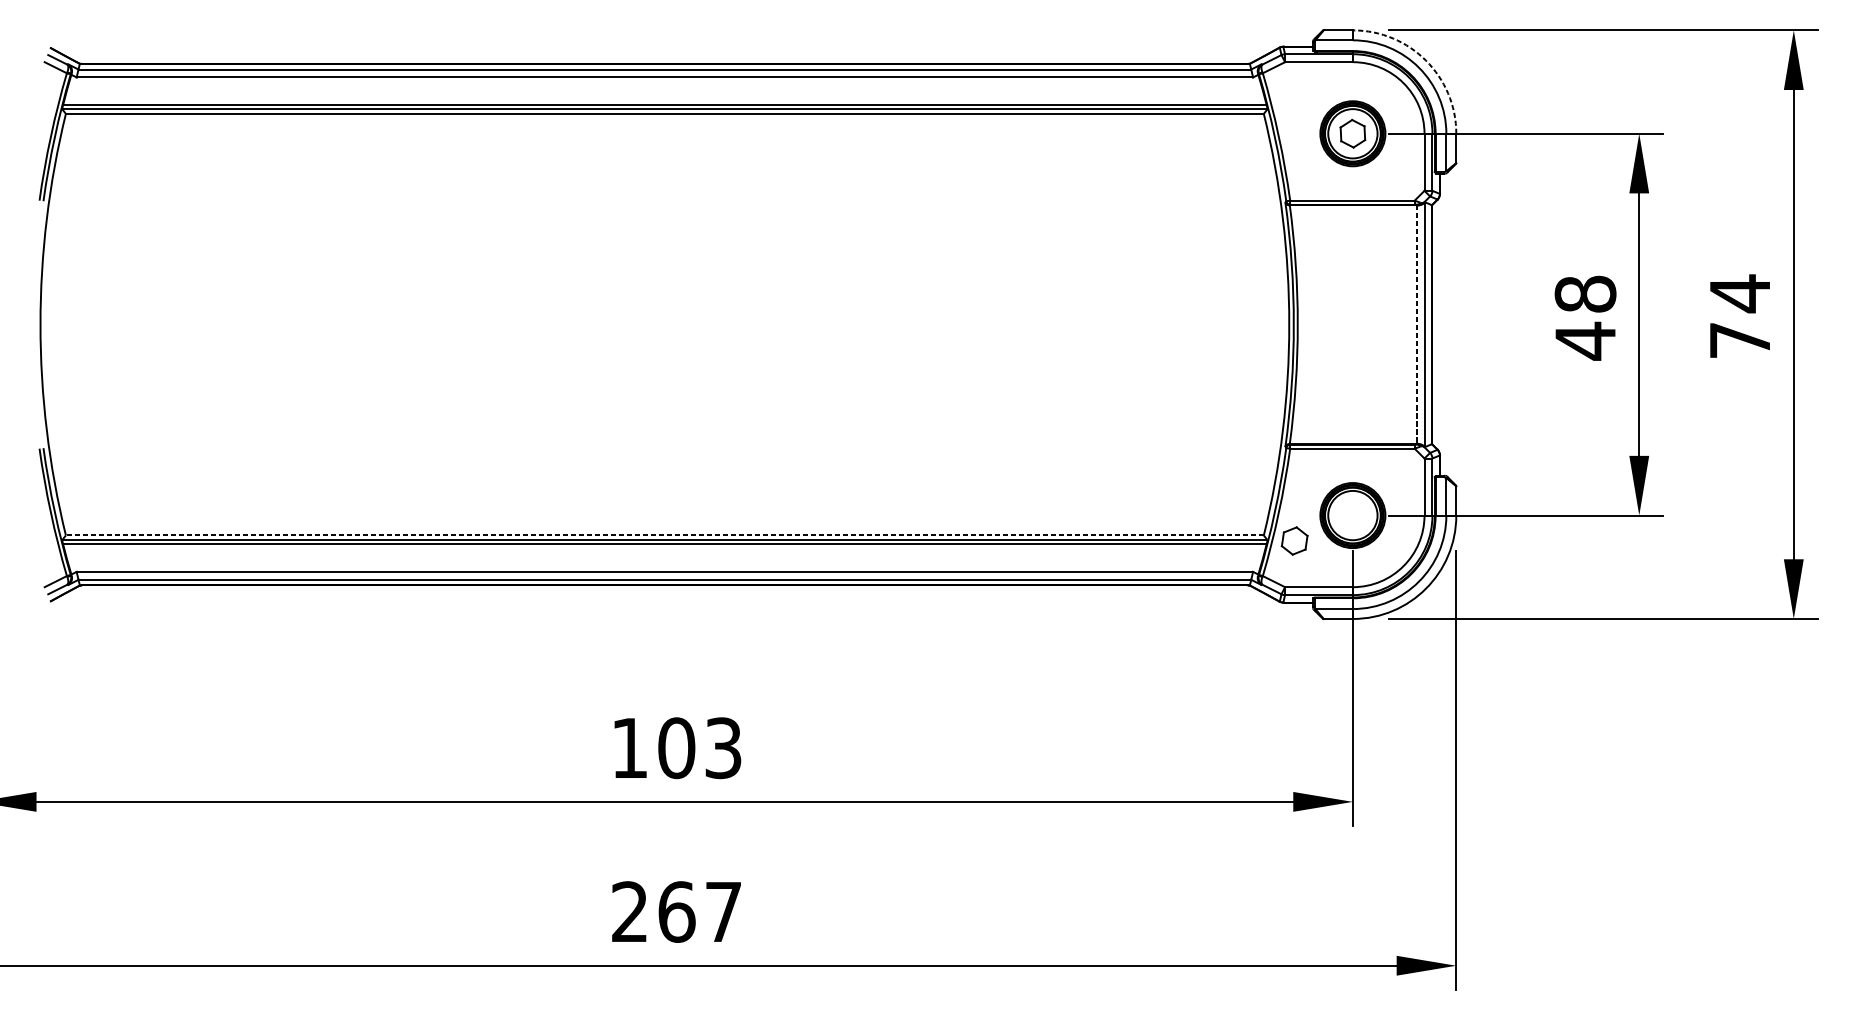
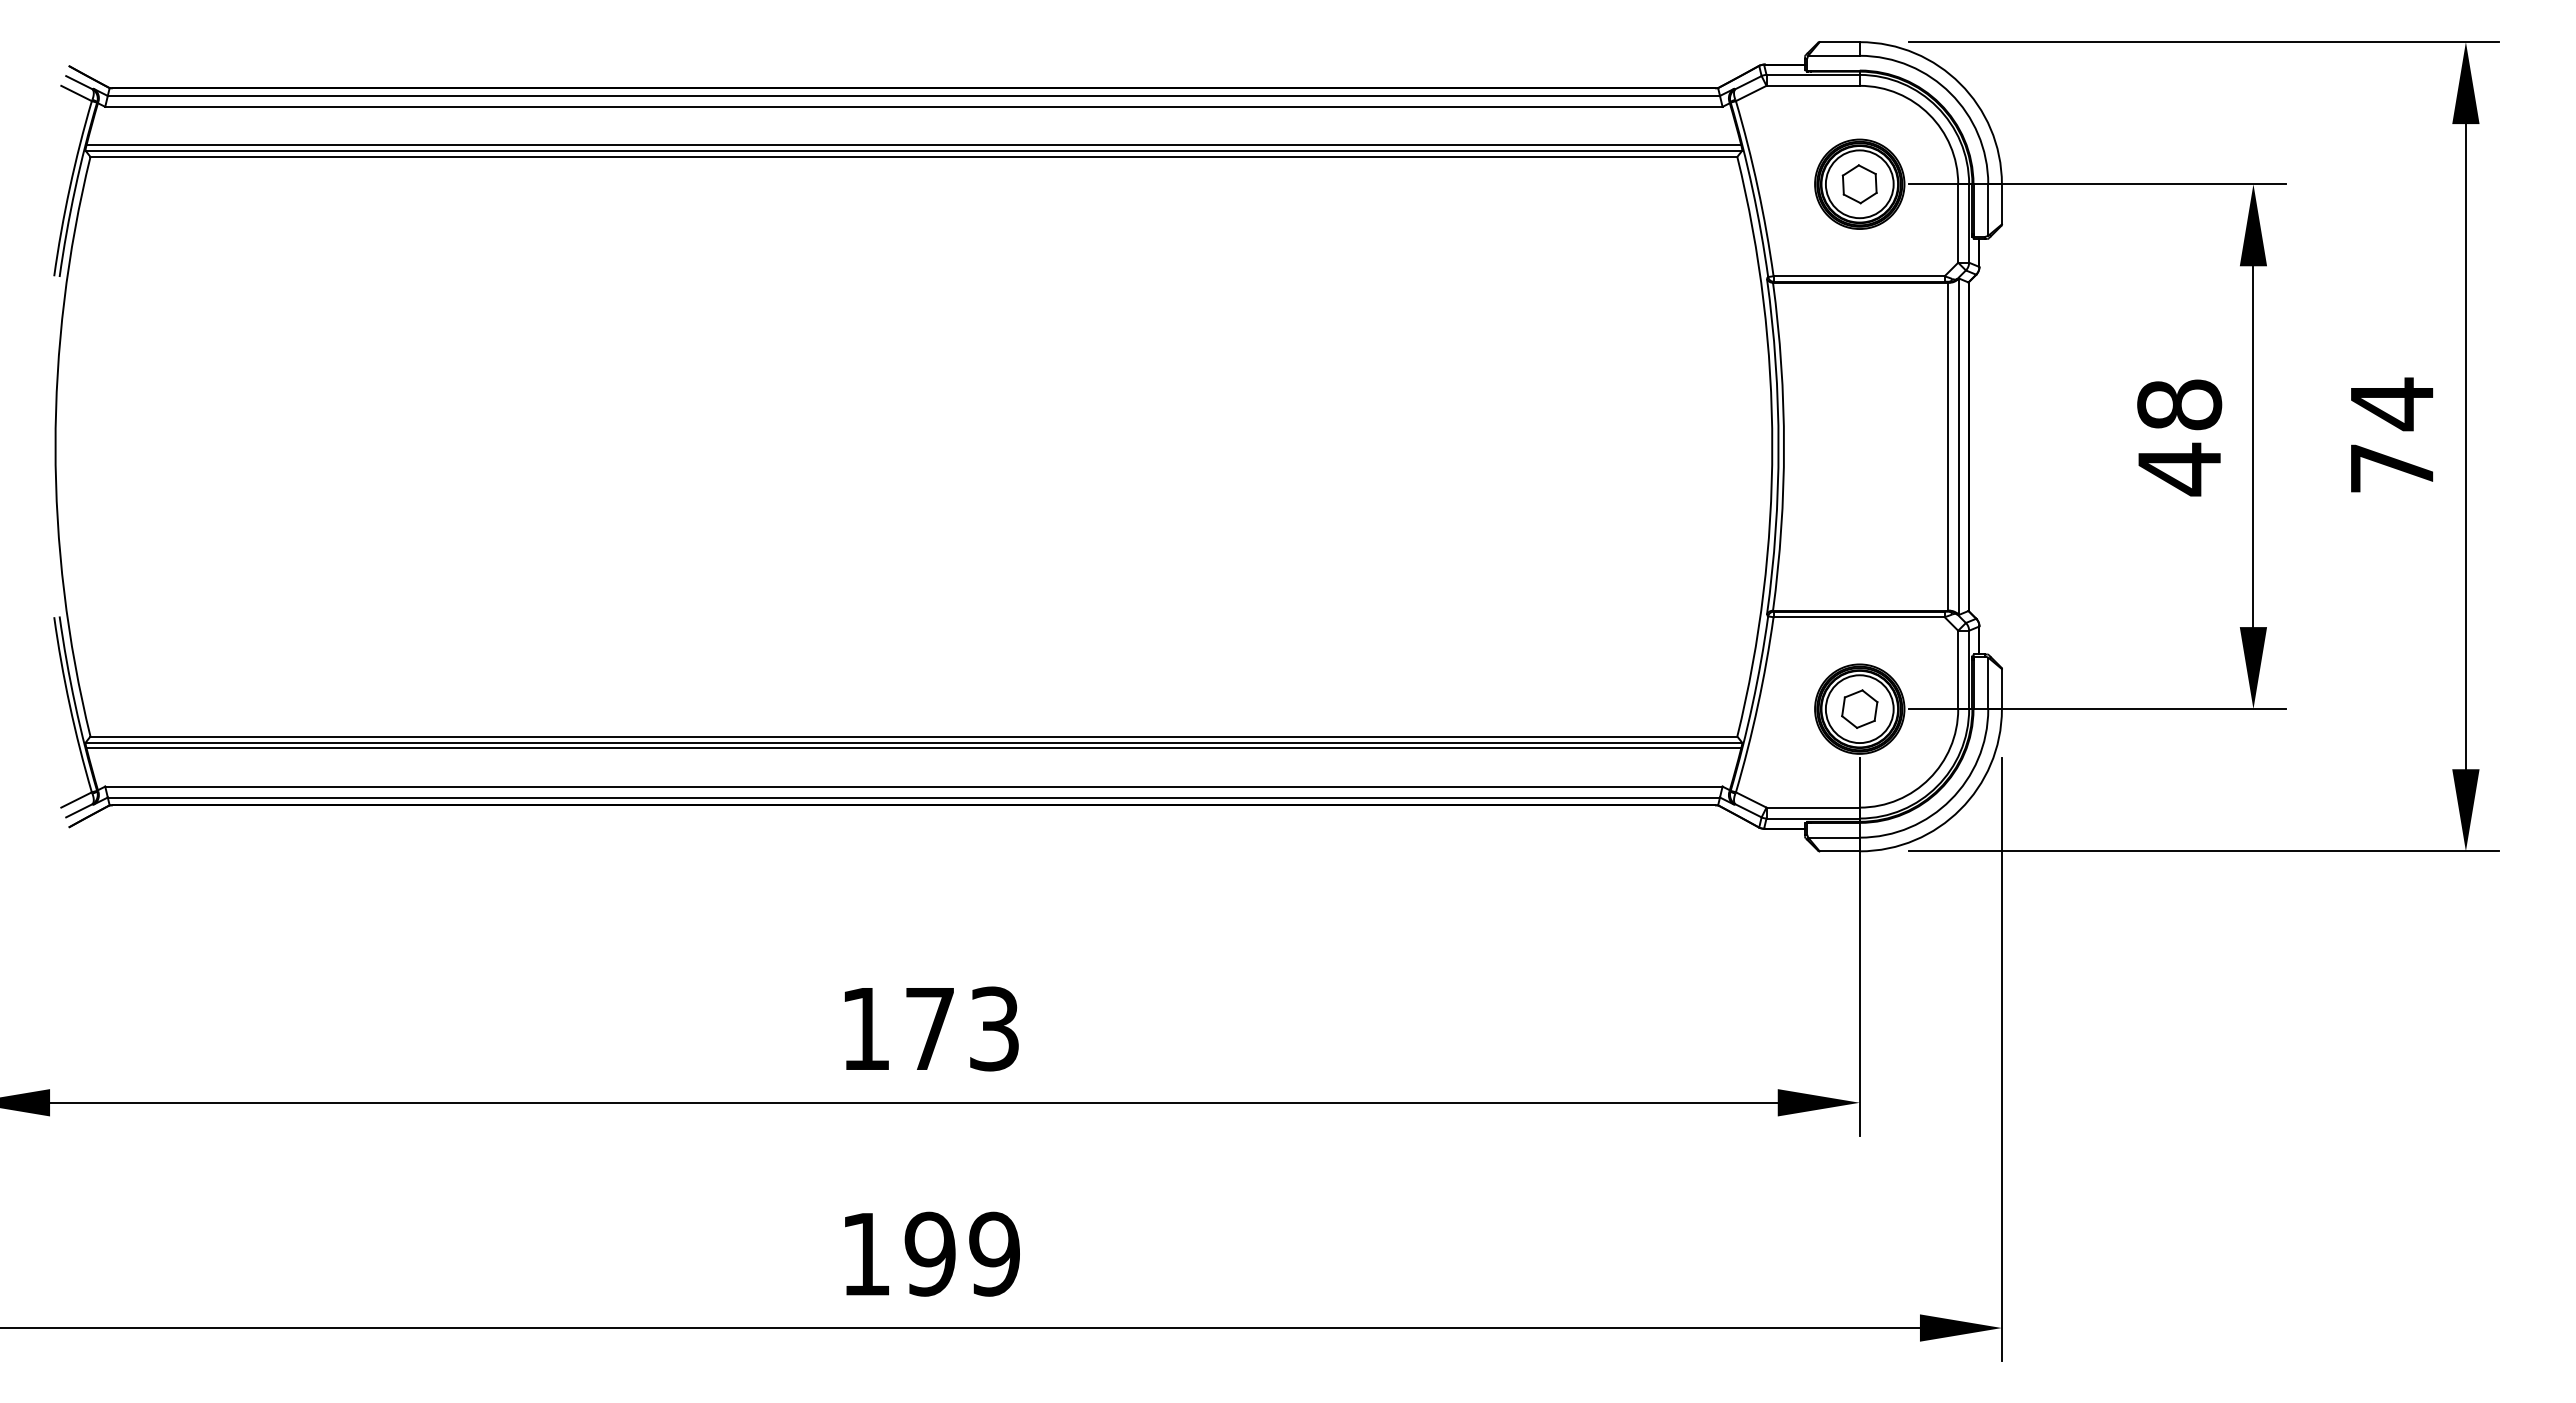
arc: (1426, 60) -> (1960, 83), dashed -> solid
line: (1417, 325) -> (1948, 447), dashed -> solid
line: (664, 535) -> (913, 736), dashed -> solid
part: (1294, 540) -> (1859, 708), moved
text: (676, 747) -> (929, 1028), 103 -> 173
text: (676, 911) -> (930, 1253), 267 -> 199

